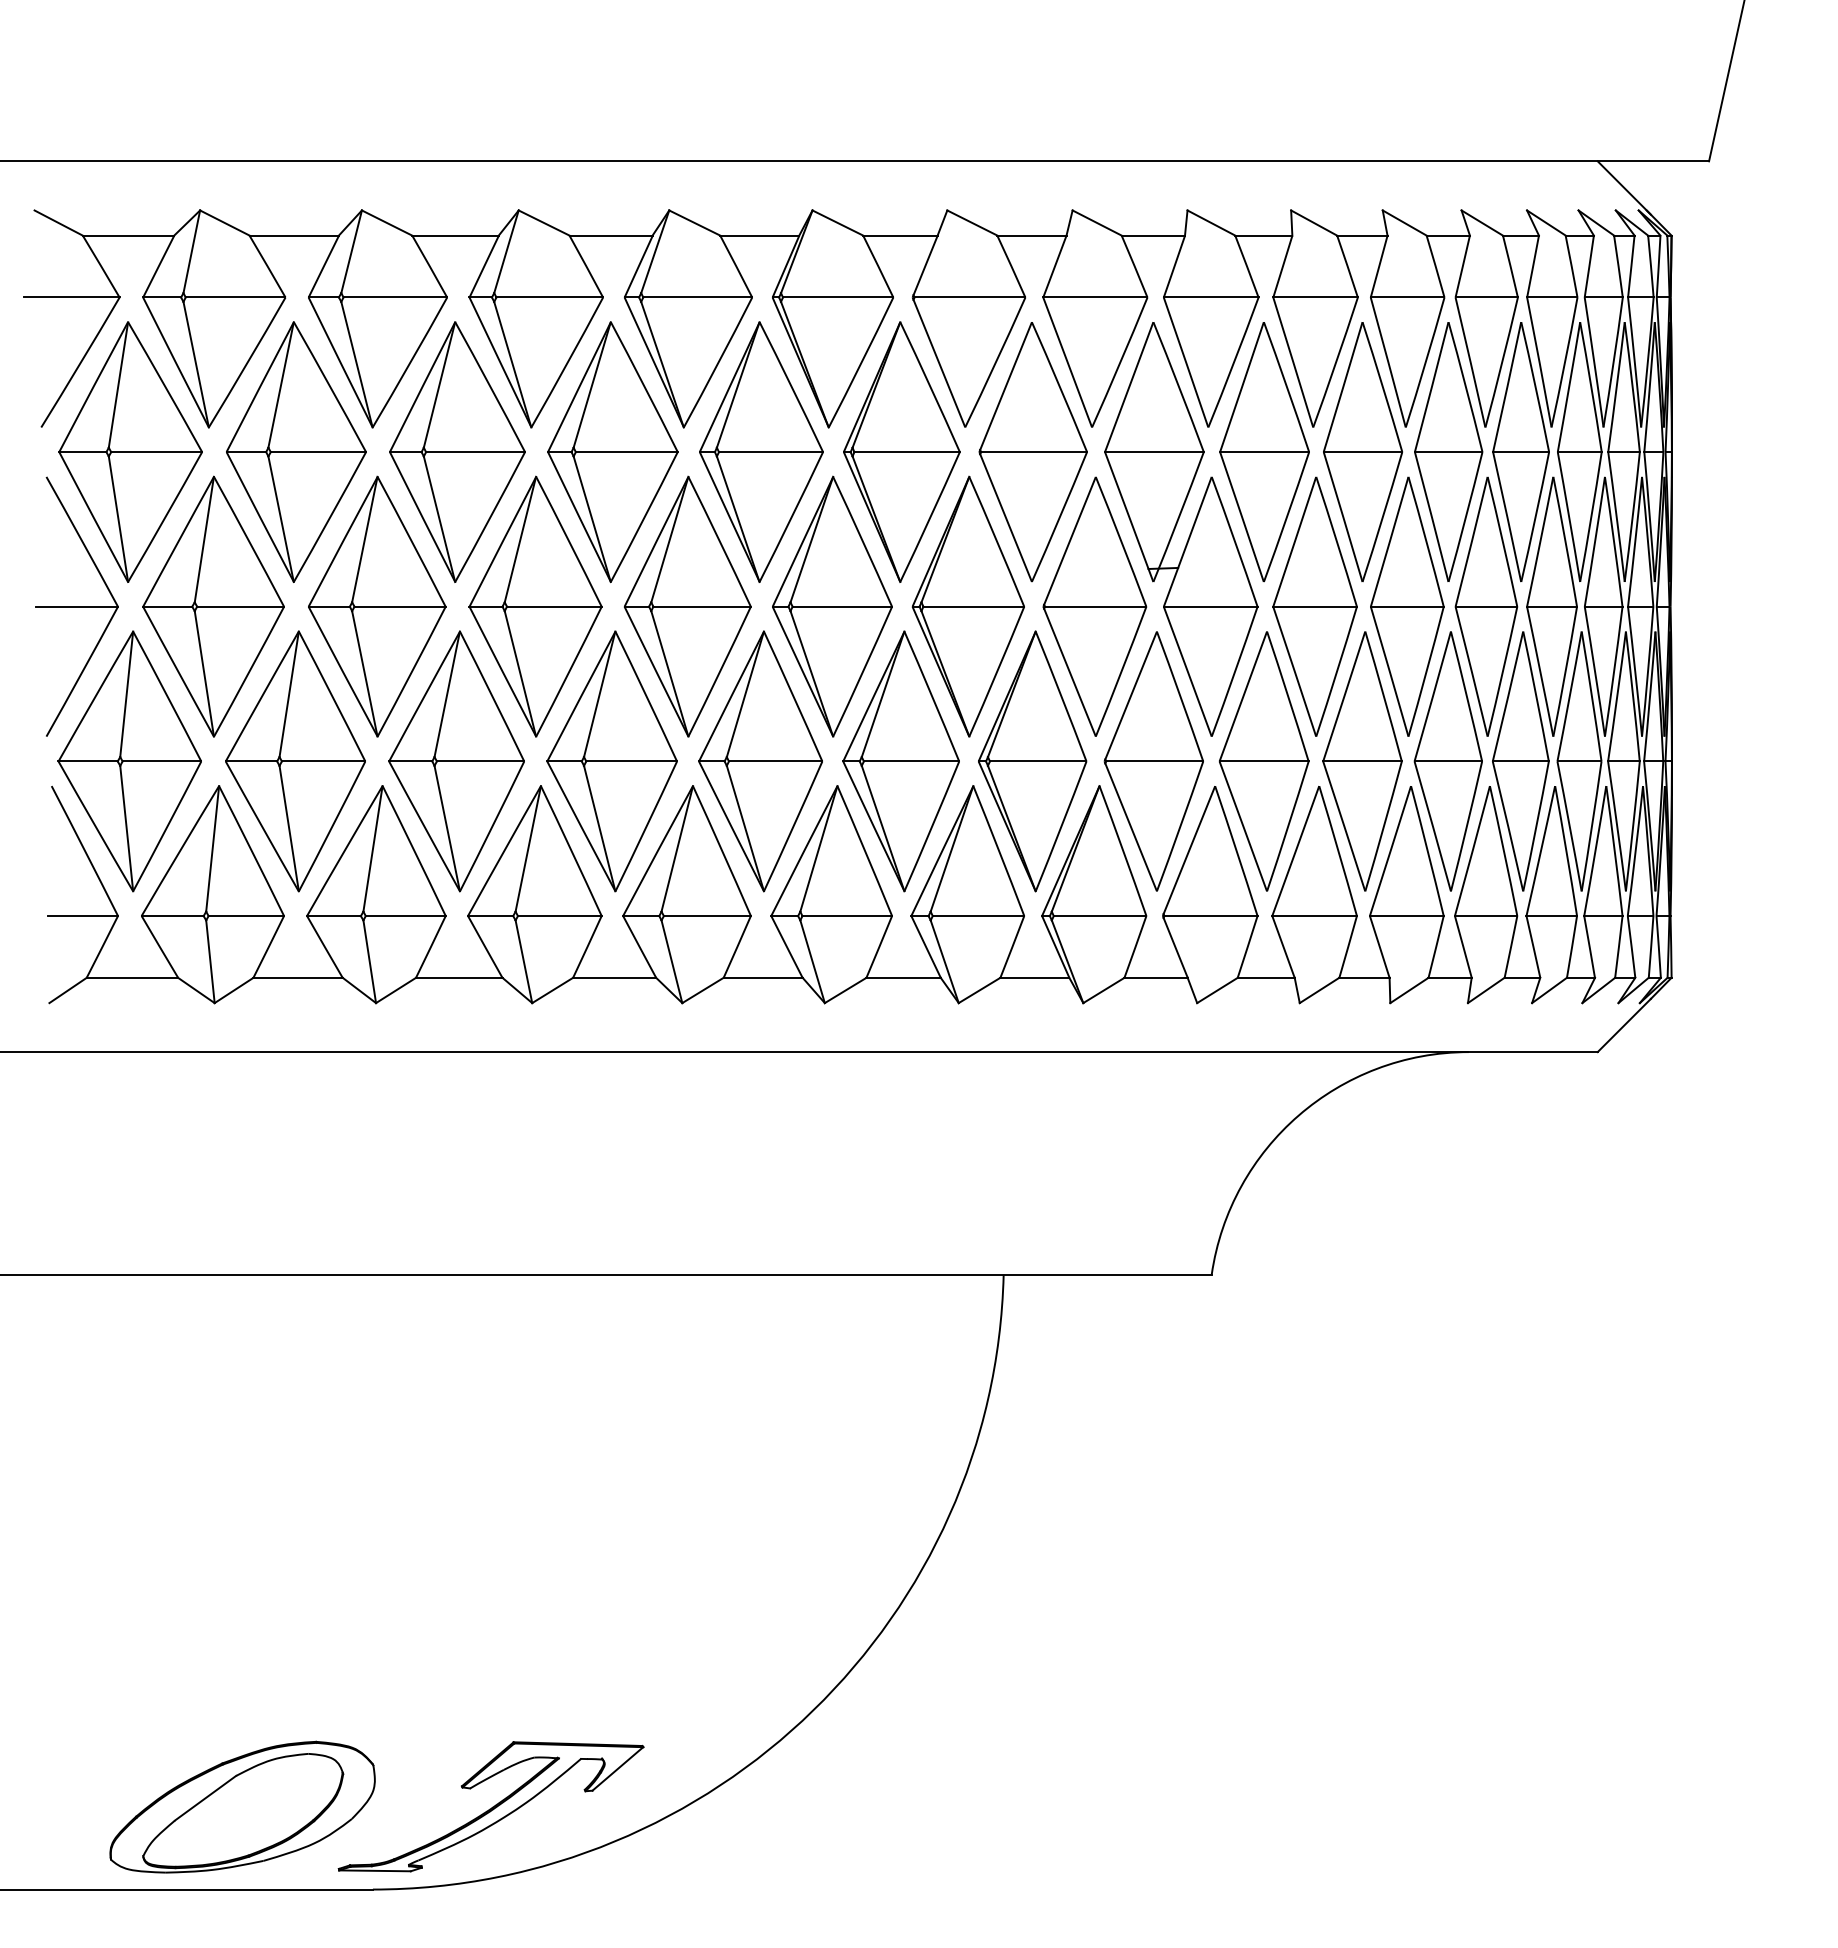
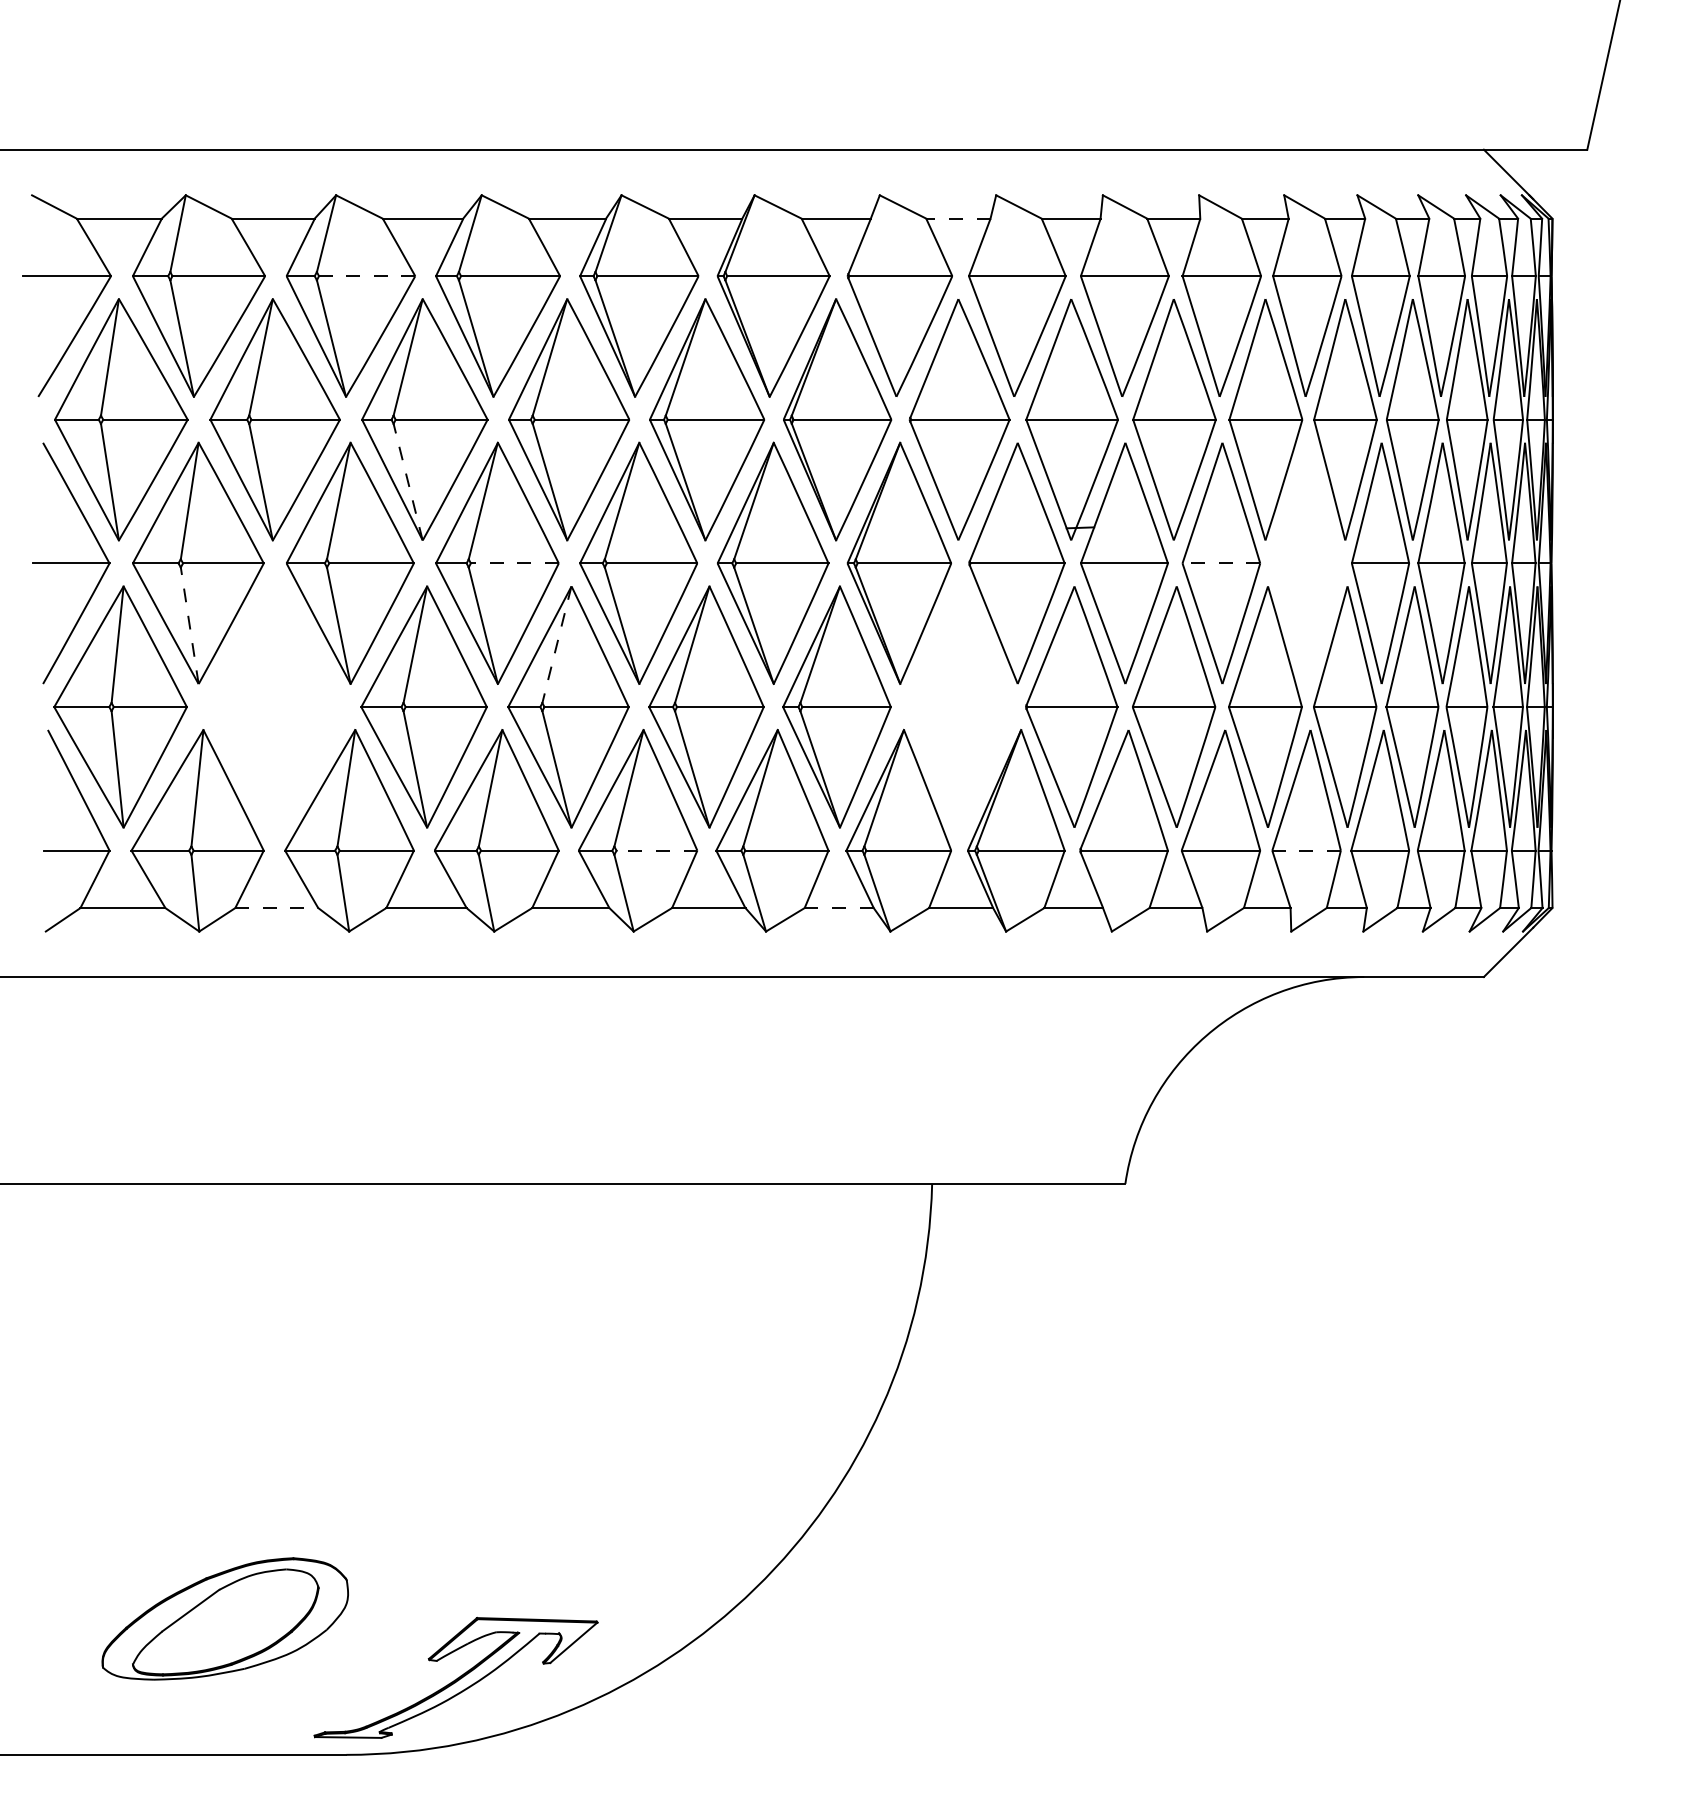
line: (1031, 235) -> (957, 218), solid -> dashed
line: (395, 297) -> (367, 276), solid -> dashed
line: (439, 519) -> (408, 482), solid -> dashed
line: (553, 606) -> (514, 563), solid -> dashed
line: (1315, 606) -> (1221, 563), solid -> dashed
part: (1407, 606) -> (1307, 563), removed
line: (204, 673) -> (189, 625), solid -> dashed
line: (599, 694) -> (556, 644), solid -> dashed
part: (295, 761) -> (274, 707), removed
part: (1032, 761) -> (958, 707), removed
line: (706, 916) -> (656, 851), solid -> dashed
line: (1406, 916) -> (1306, 851), solid -> dashed
line: (298, 977) -> (277, 907), solid -> dashed
line: (904, 977) -> (840, 907), solid -> dashed
part: (242, 1806) -> (225, 1618), moved

